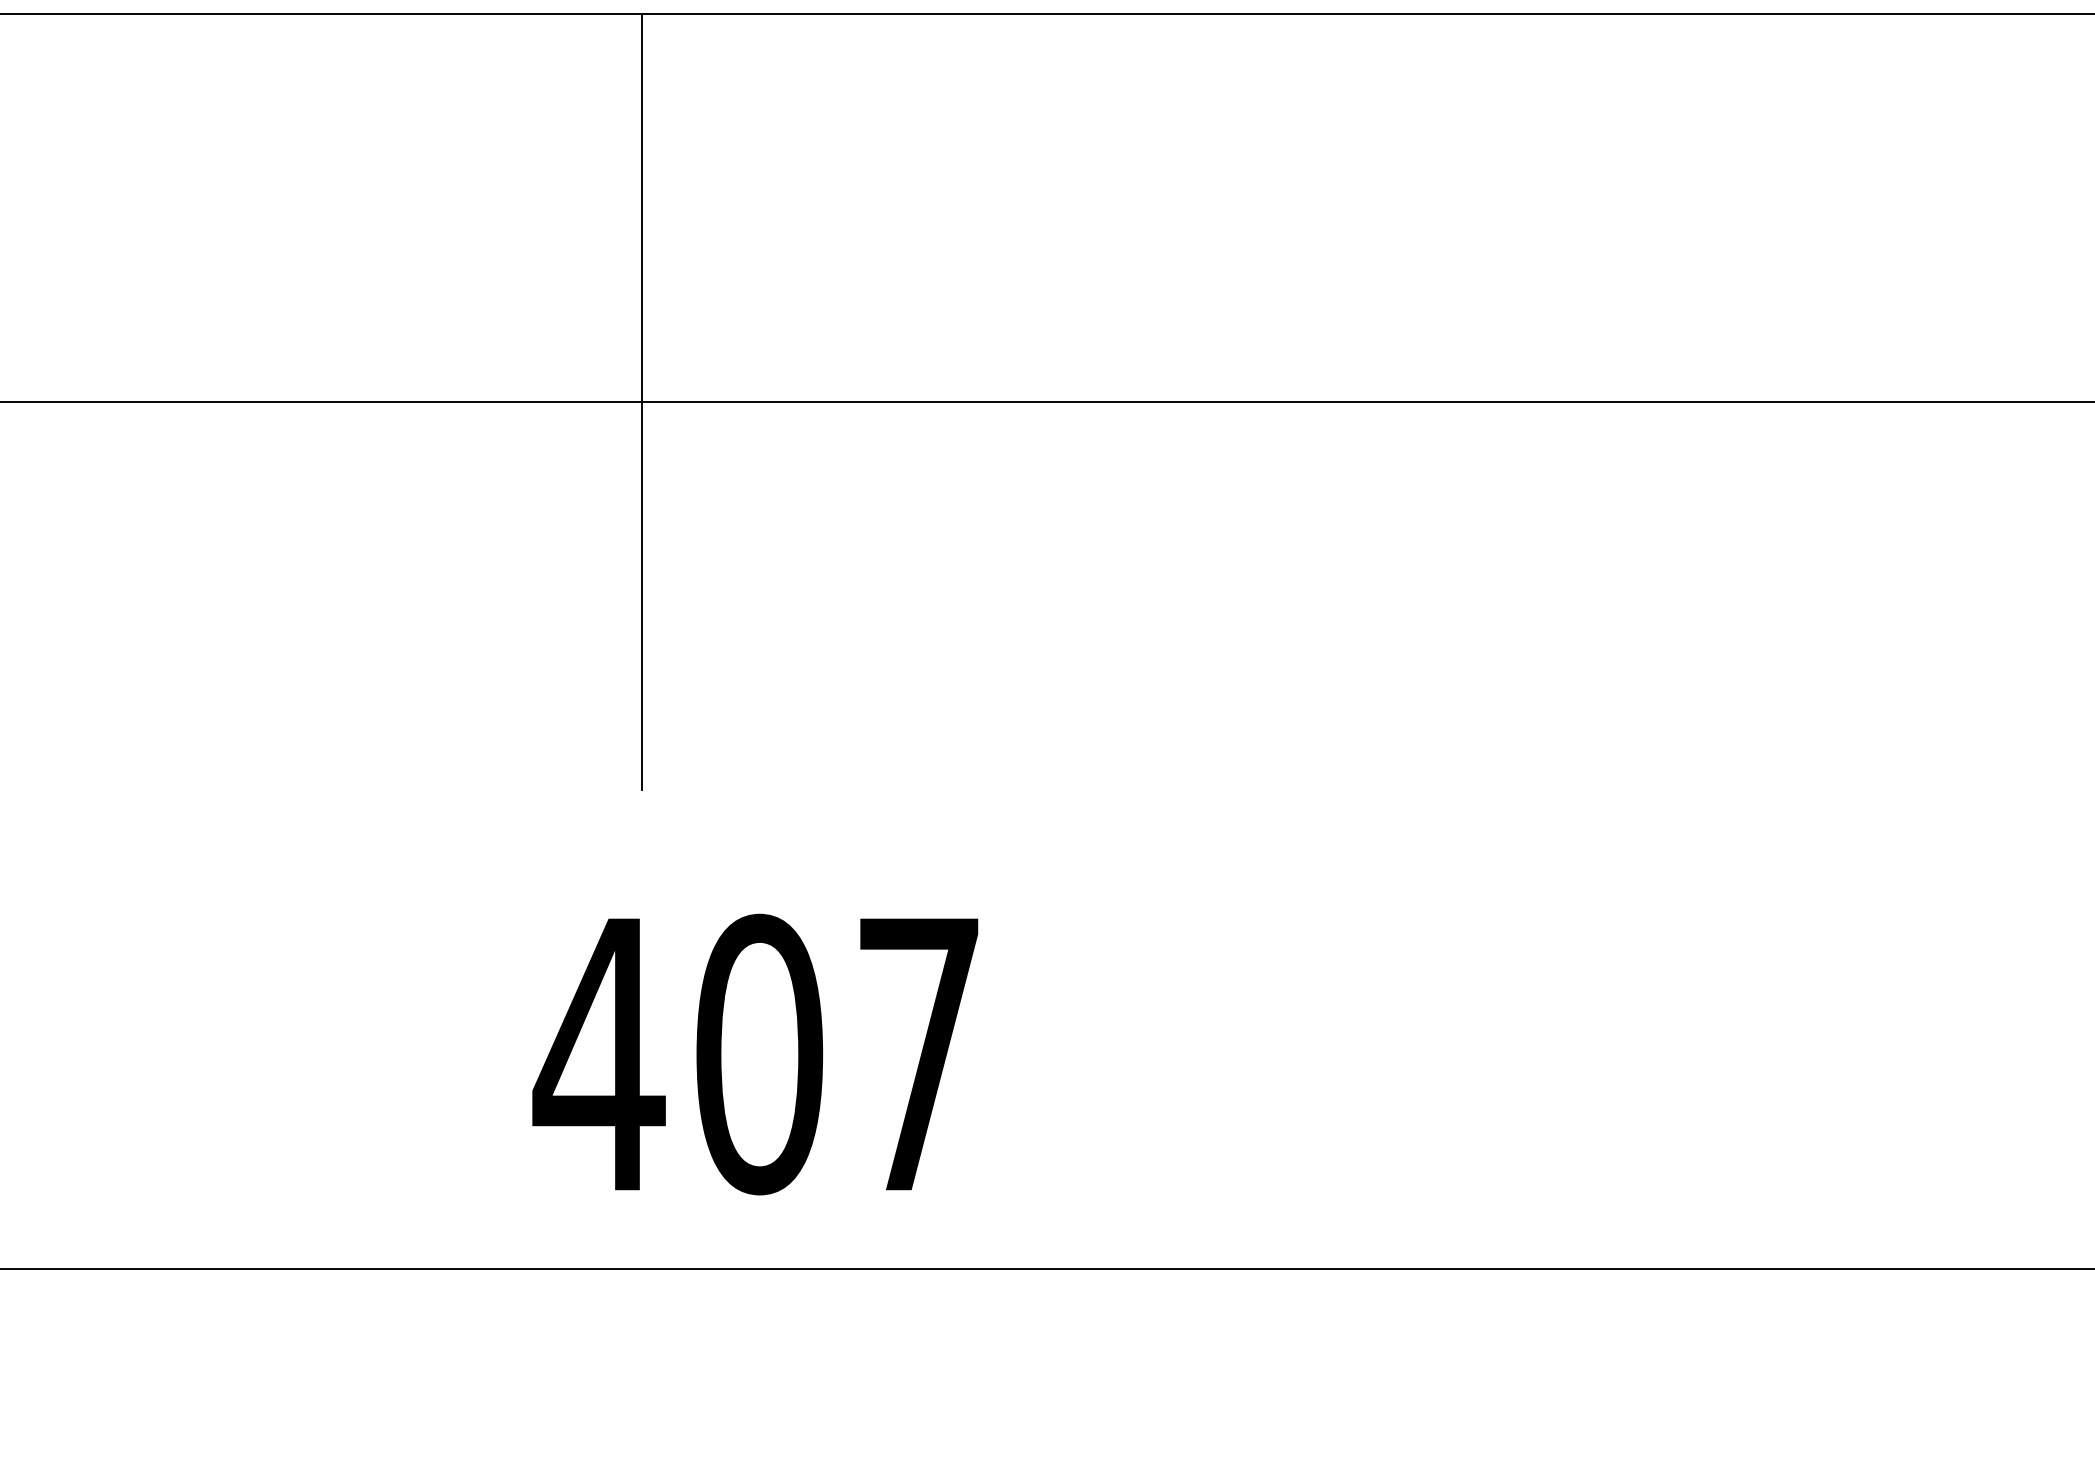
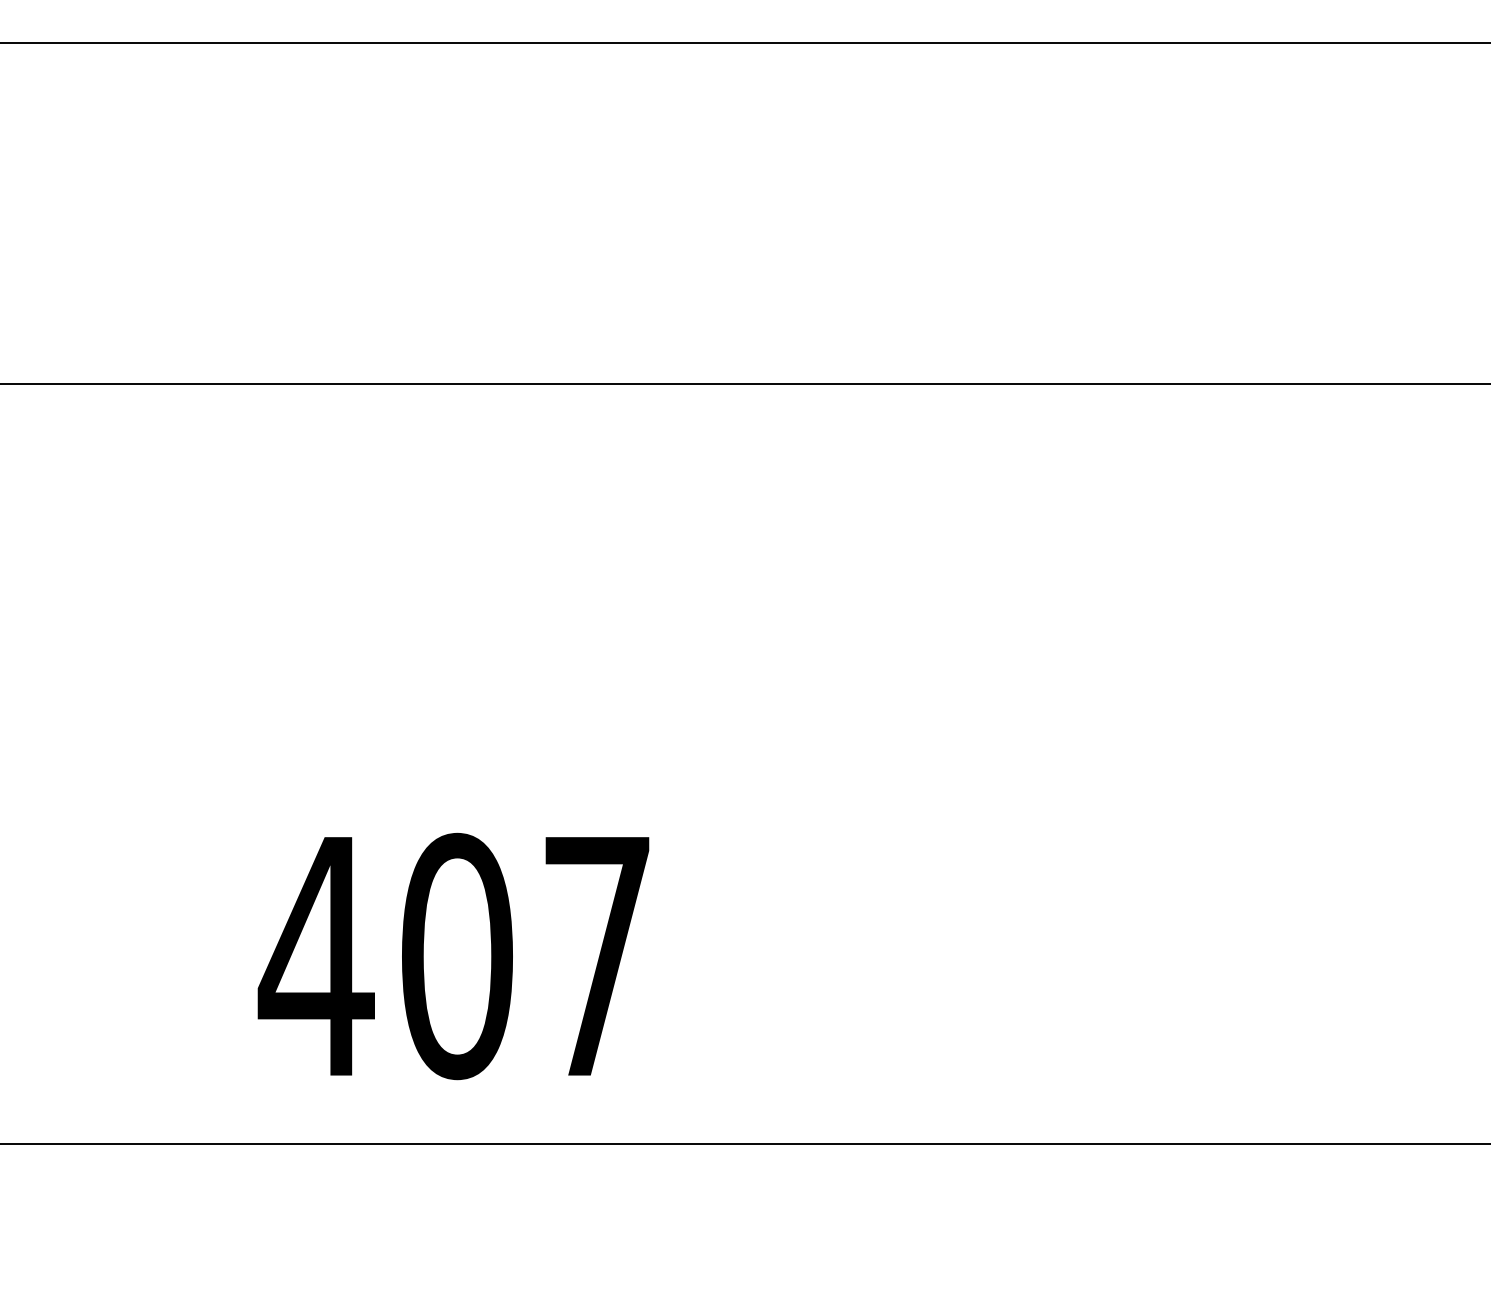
line: (641, 402) -> (353, 383), removed

